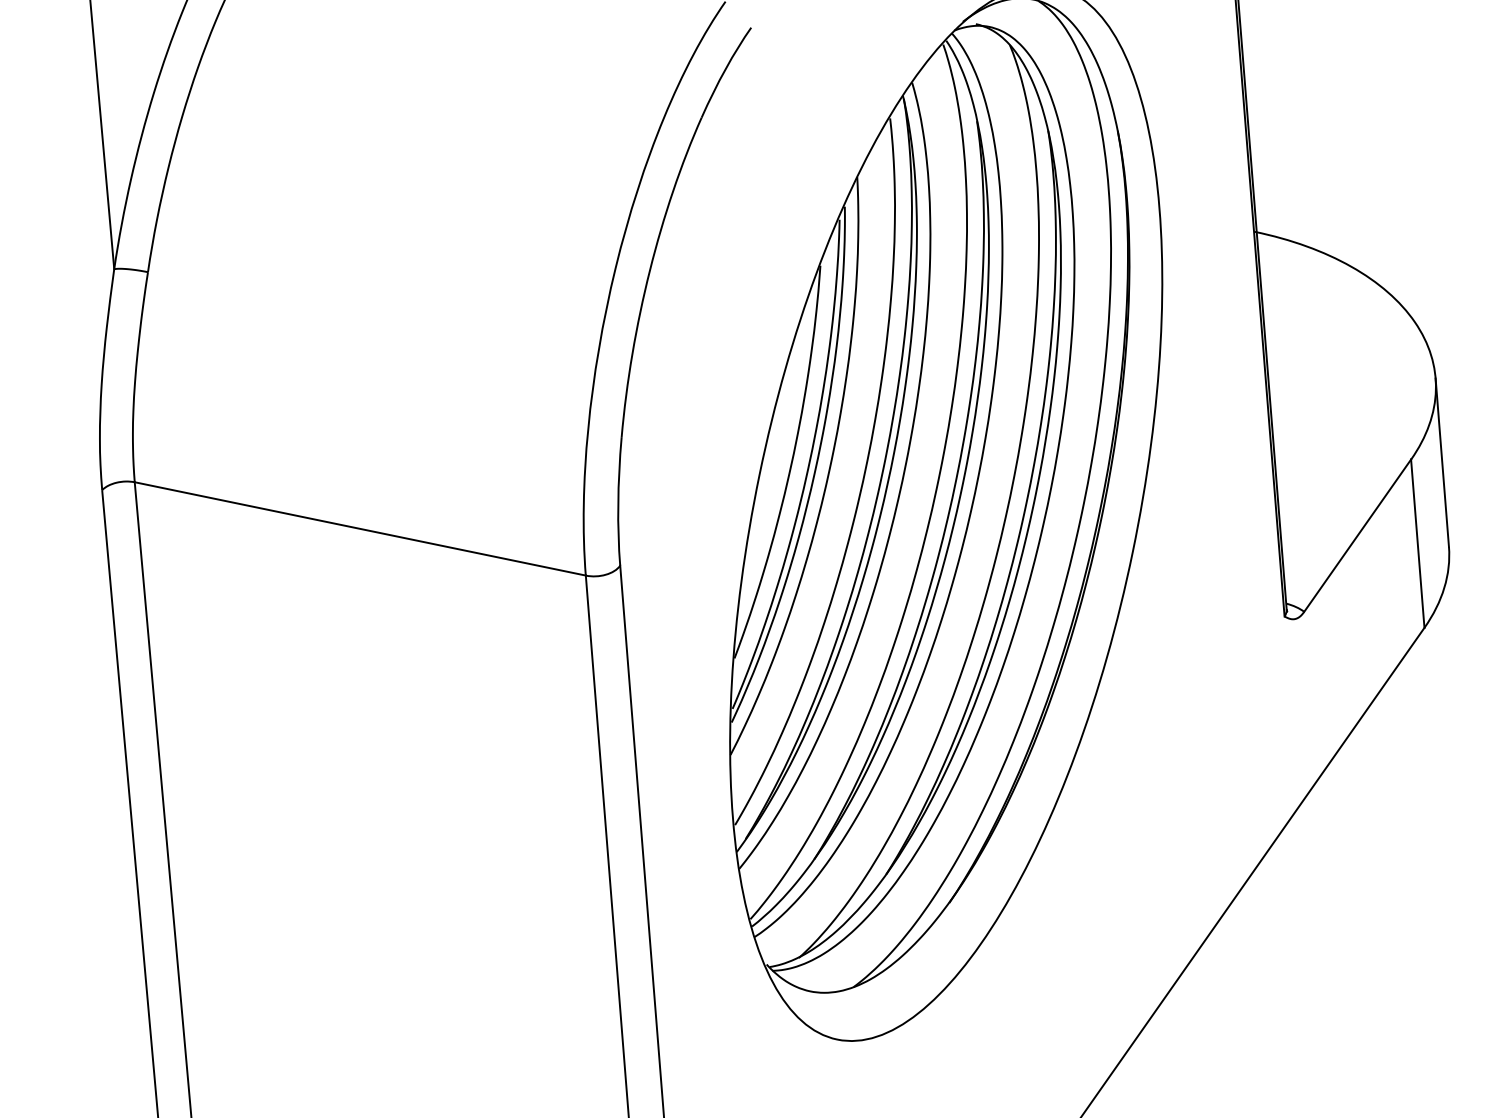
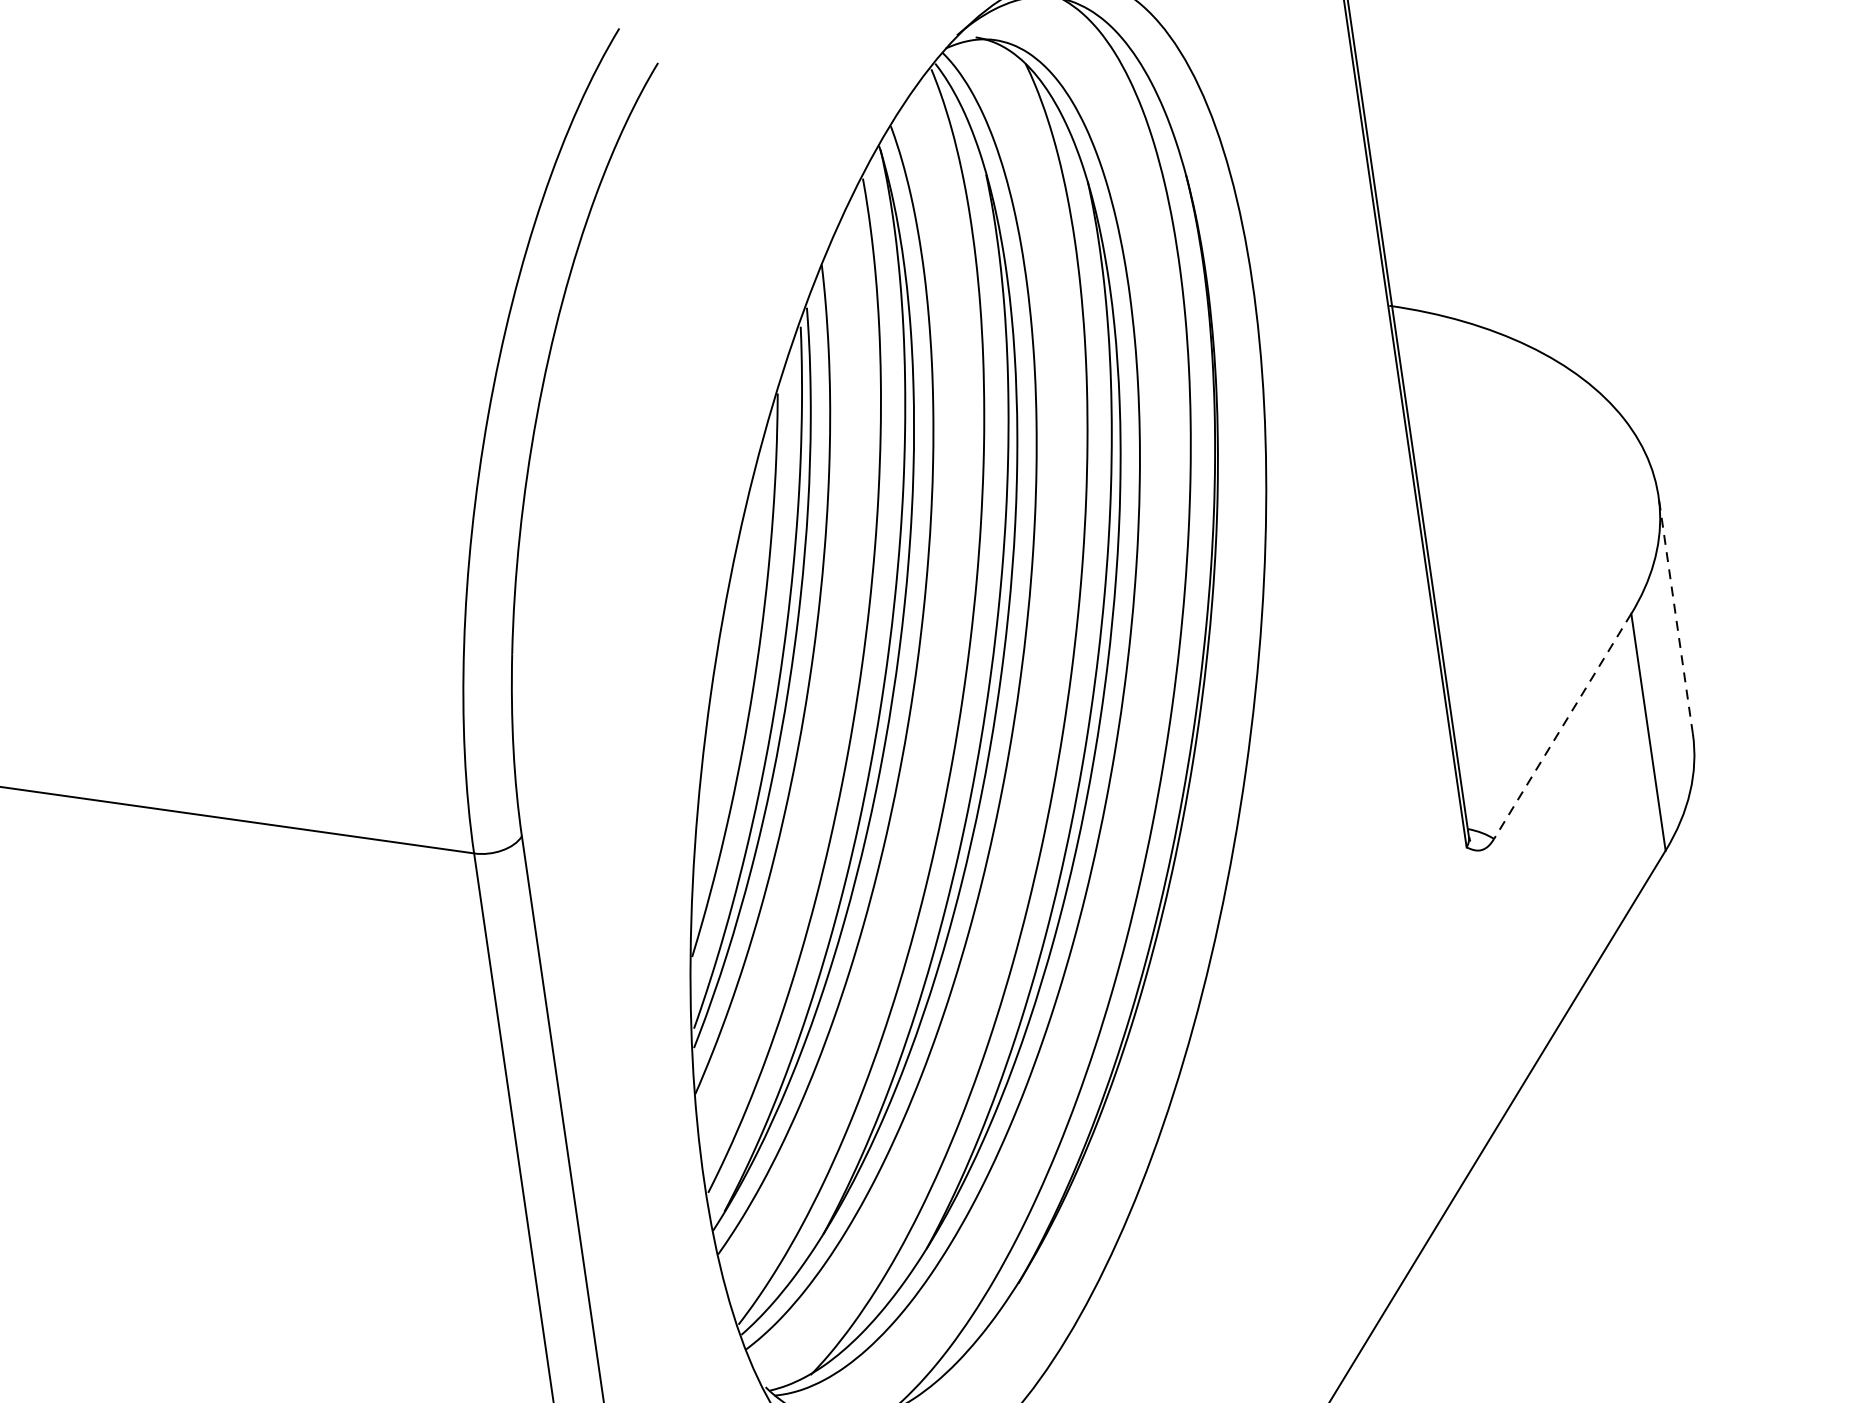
line: (1442, 462) -> (1676, 615), solid -> dashed
line: (1357, 536) -> (1562, 727), solid -> dashed

